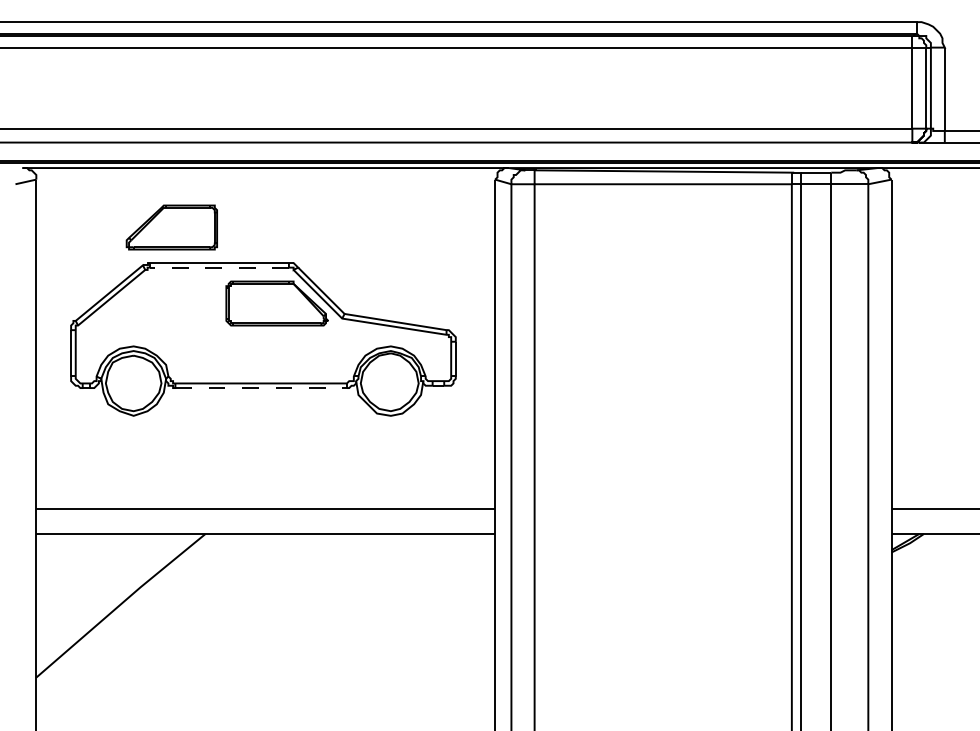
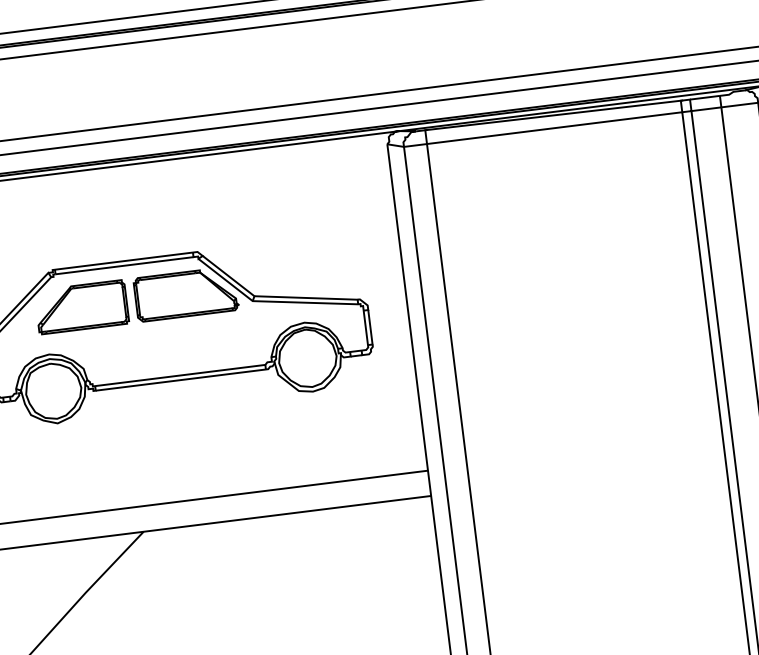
part: (171, 227) -> (81, 307), moved
line: (219, 267) -> (124, 265), dashed -> solid
line: (261, 388) -> (181, 380), dashed -> solid

